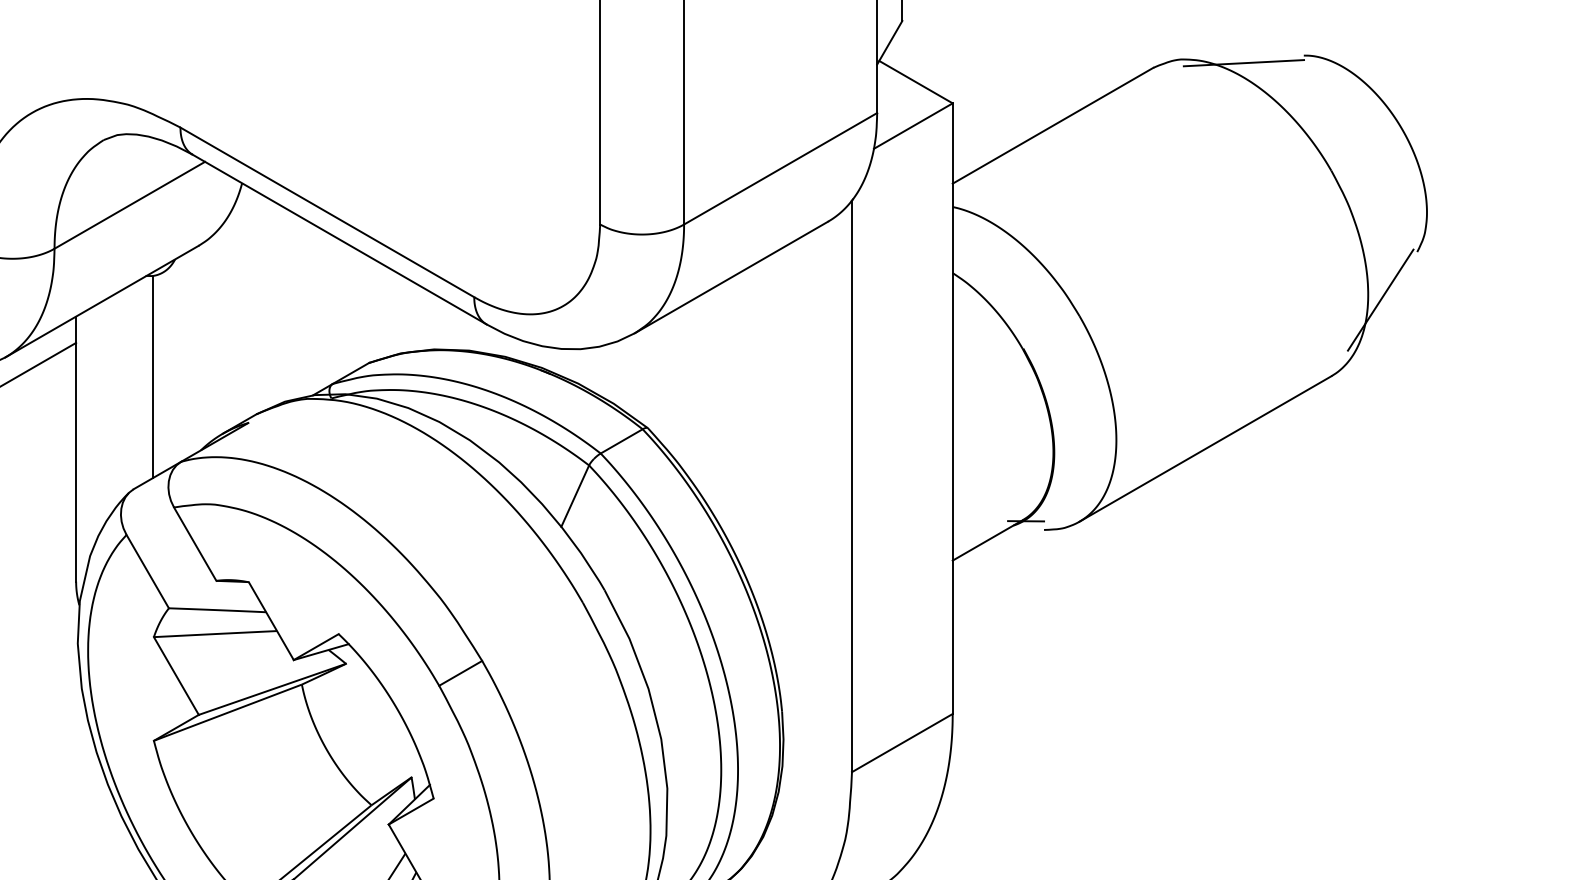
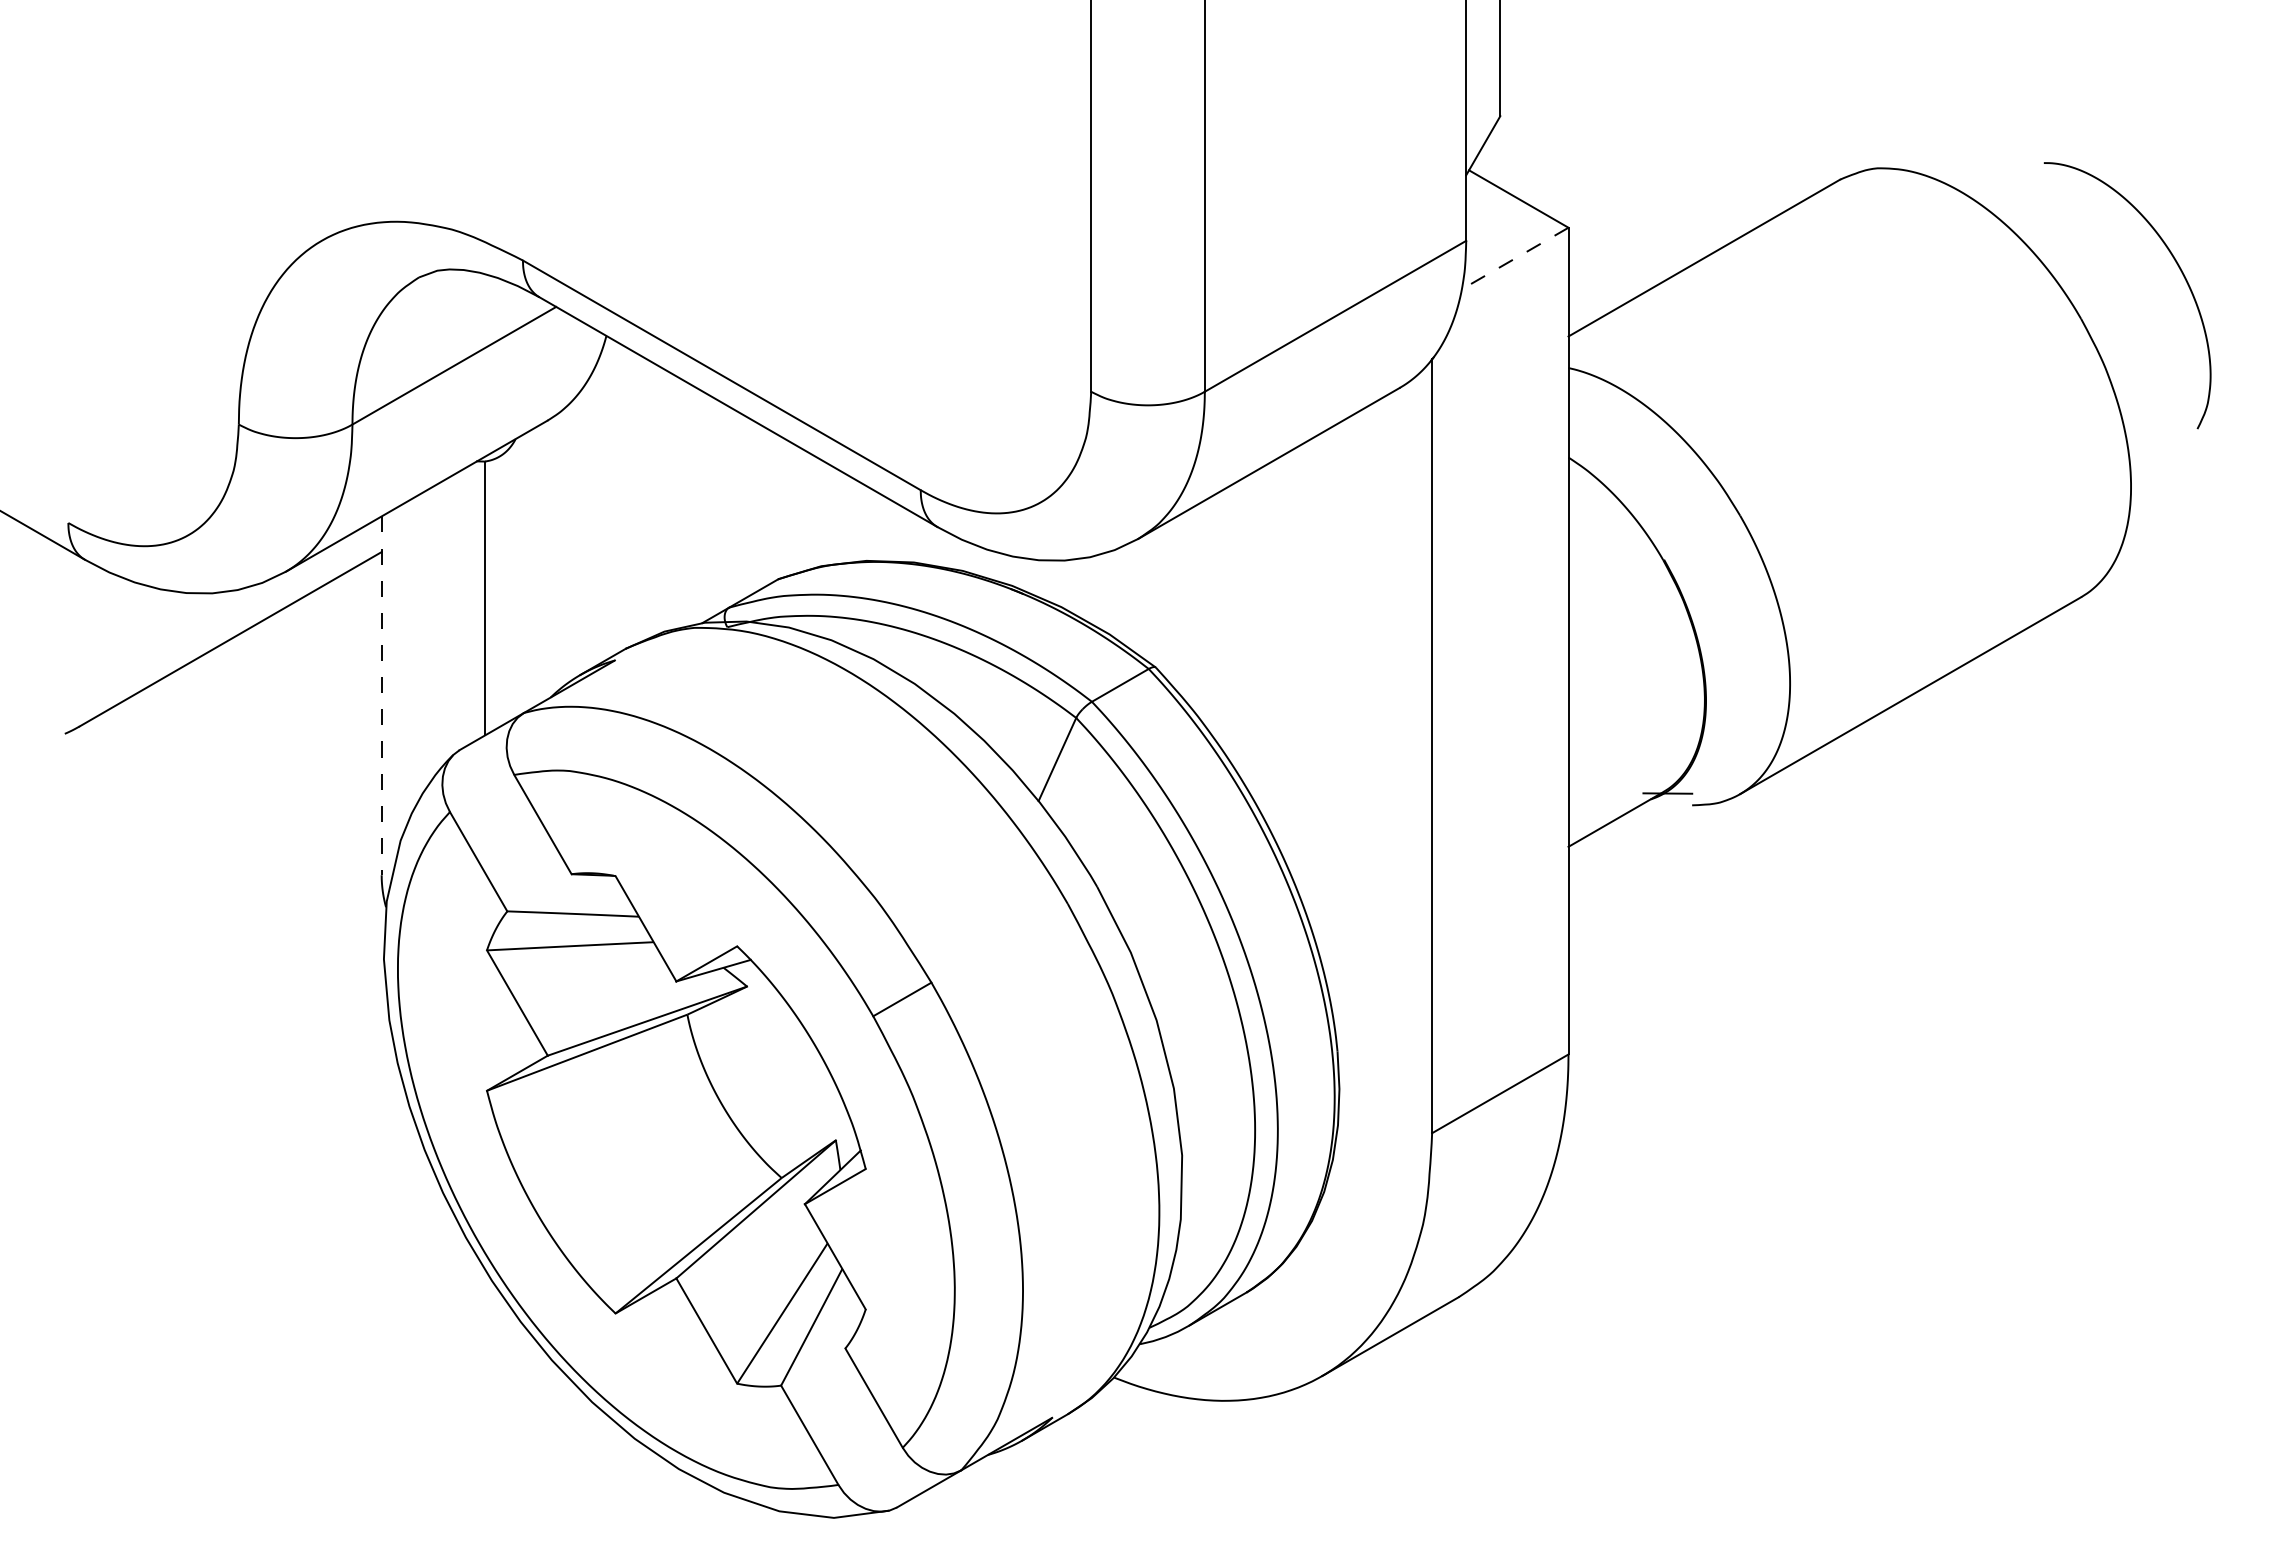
line: (1243, 63) -> (1962, 173), removed
line: (913, 126) -> (1515, 258), solid -> dashed
line: (1380, 299) -> (2147, 493), removed
line: (75, 449) -> (381, 696), solid -> dashed

